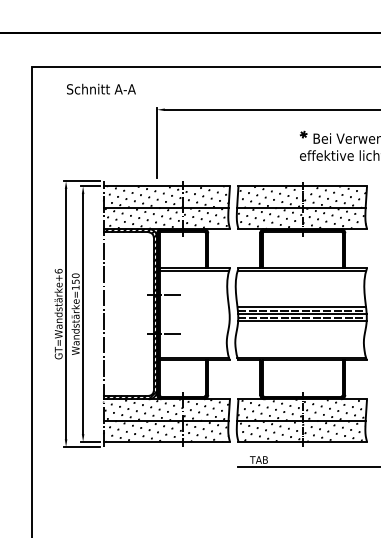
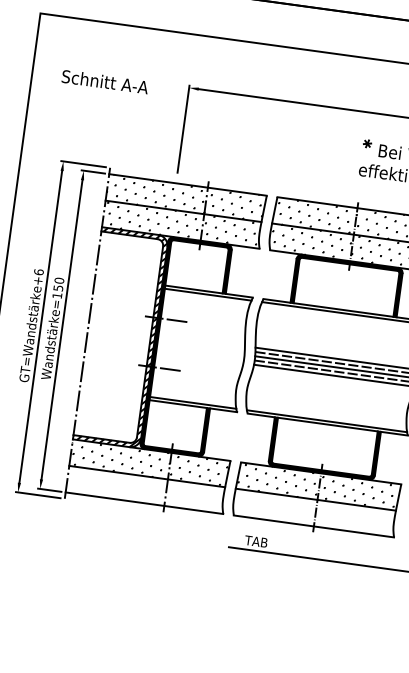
text: (101, 88) -> (105, 81), moved
hatch: (165, 430) -> (144, 488), removed
hatch: (302, 430) -> (315, 512), removed

